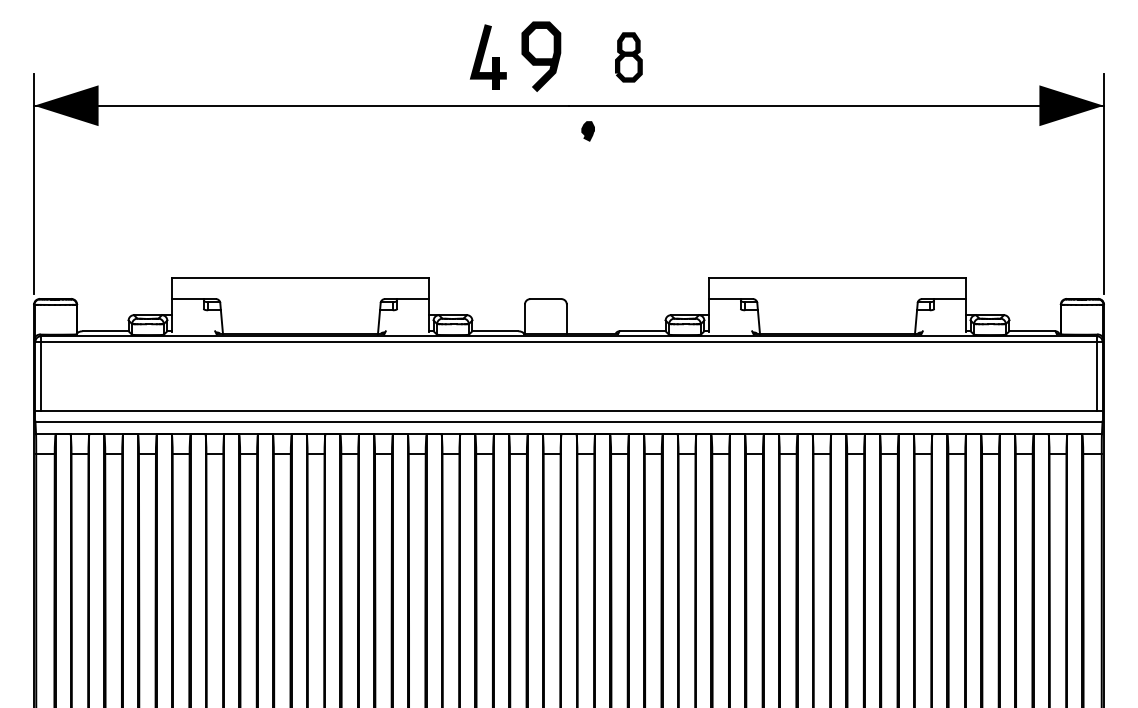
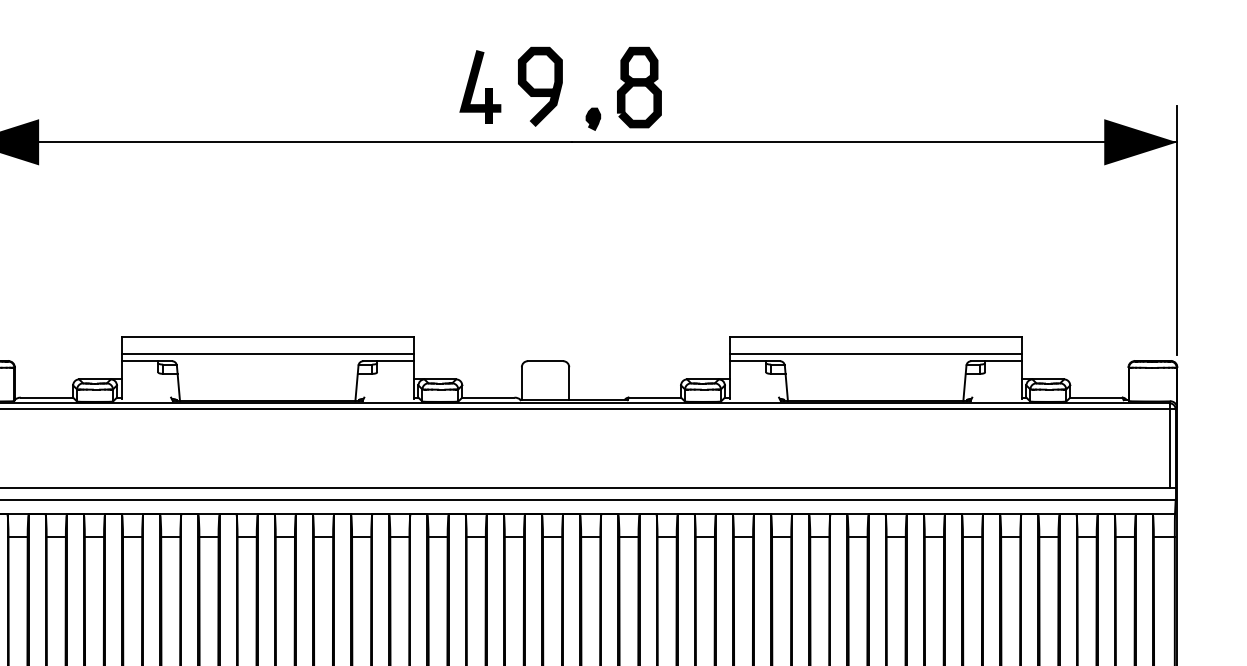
part: (628, 57) -> (639, 87), size x1.43
part: (587, 131) -> (592, 119), moved
line: (300, 292) -> (267, 353), added
line: (837, 292) -> (875, 353), added

